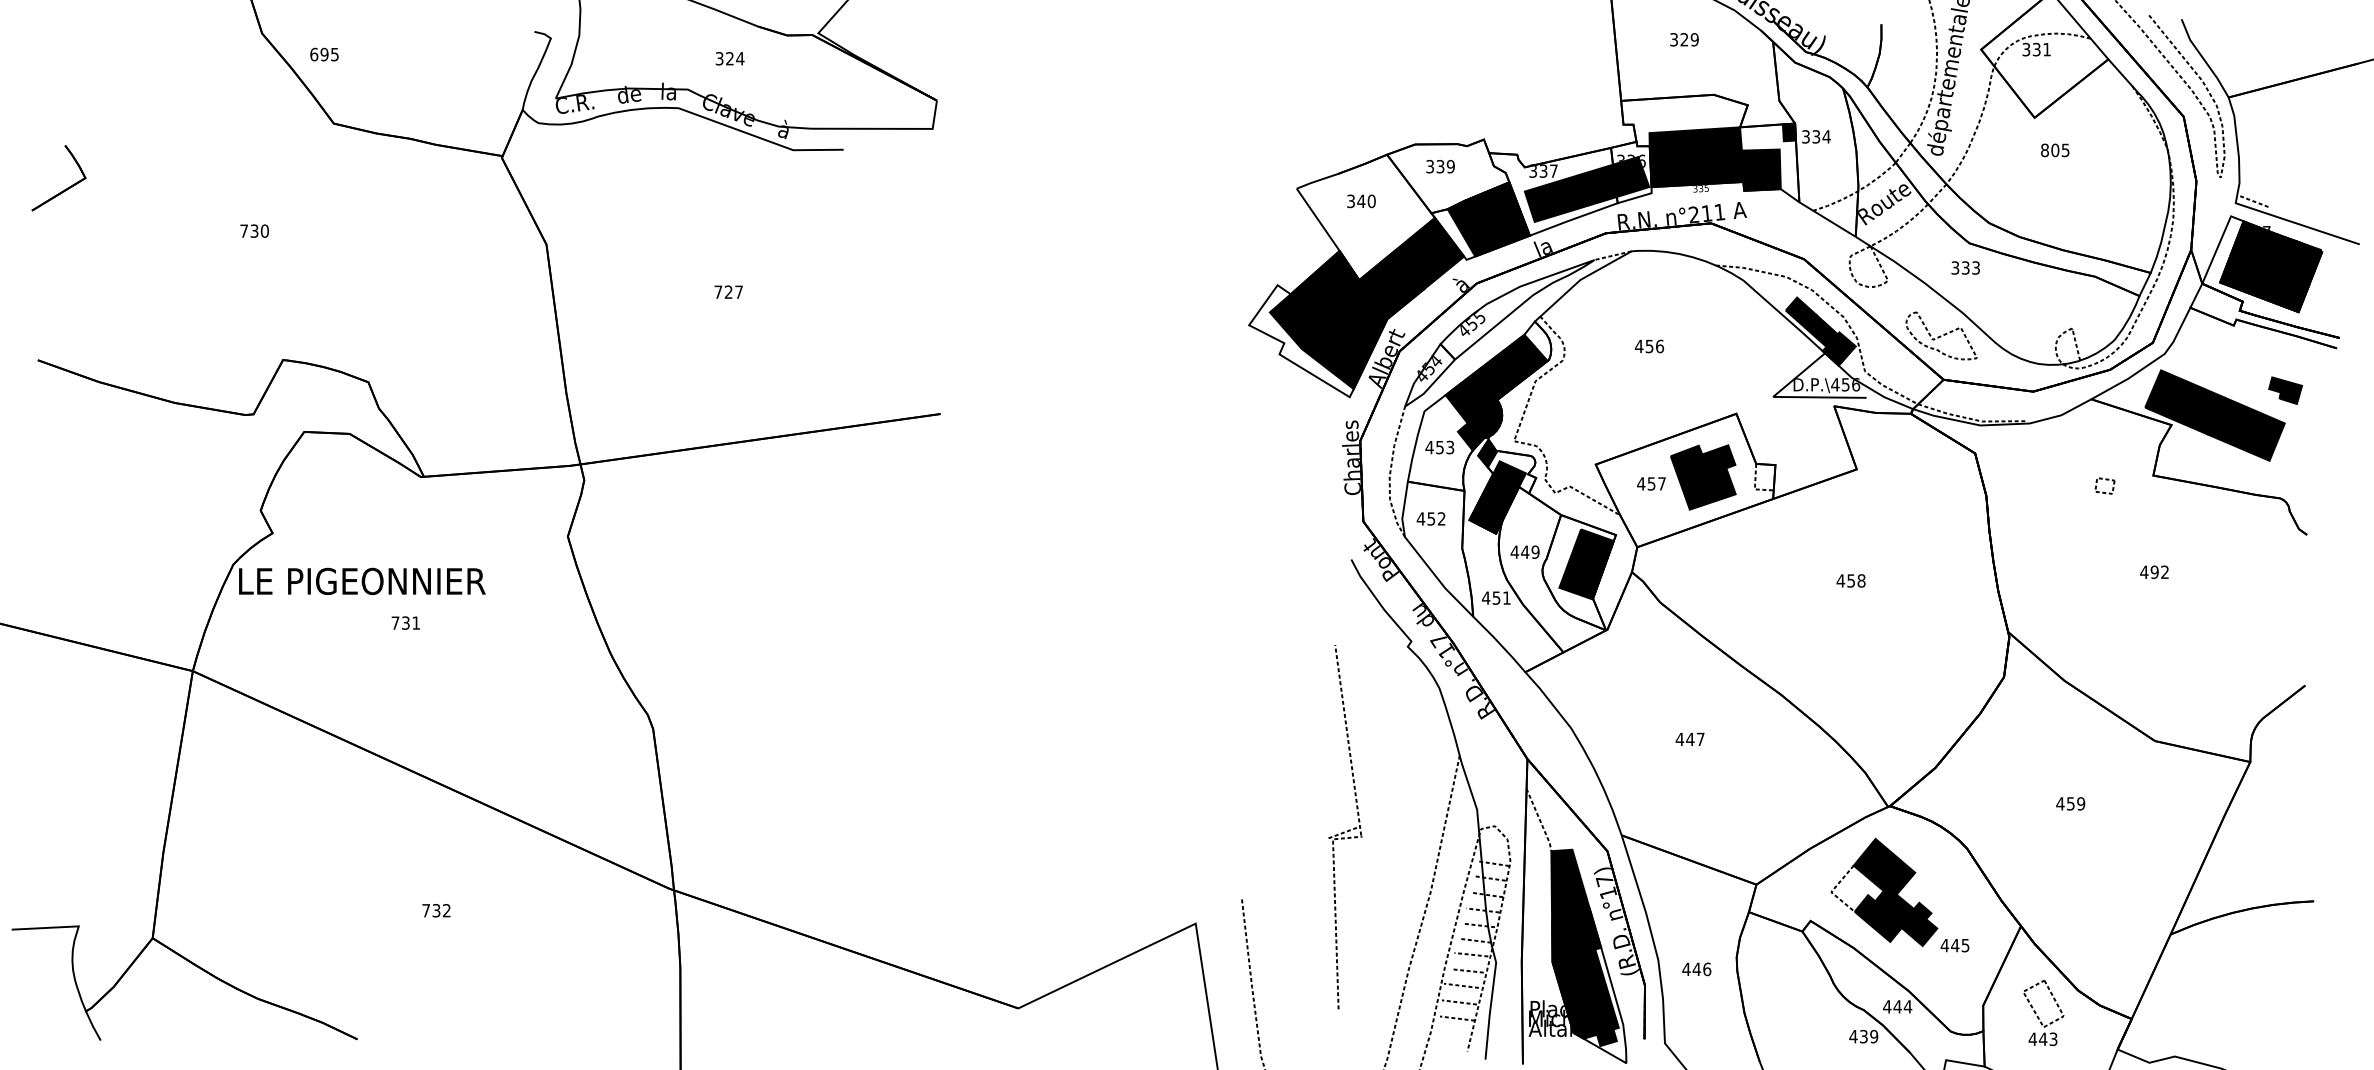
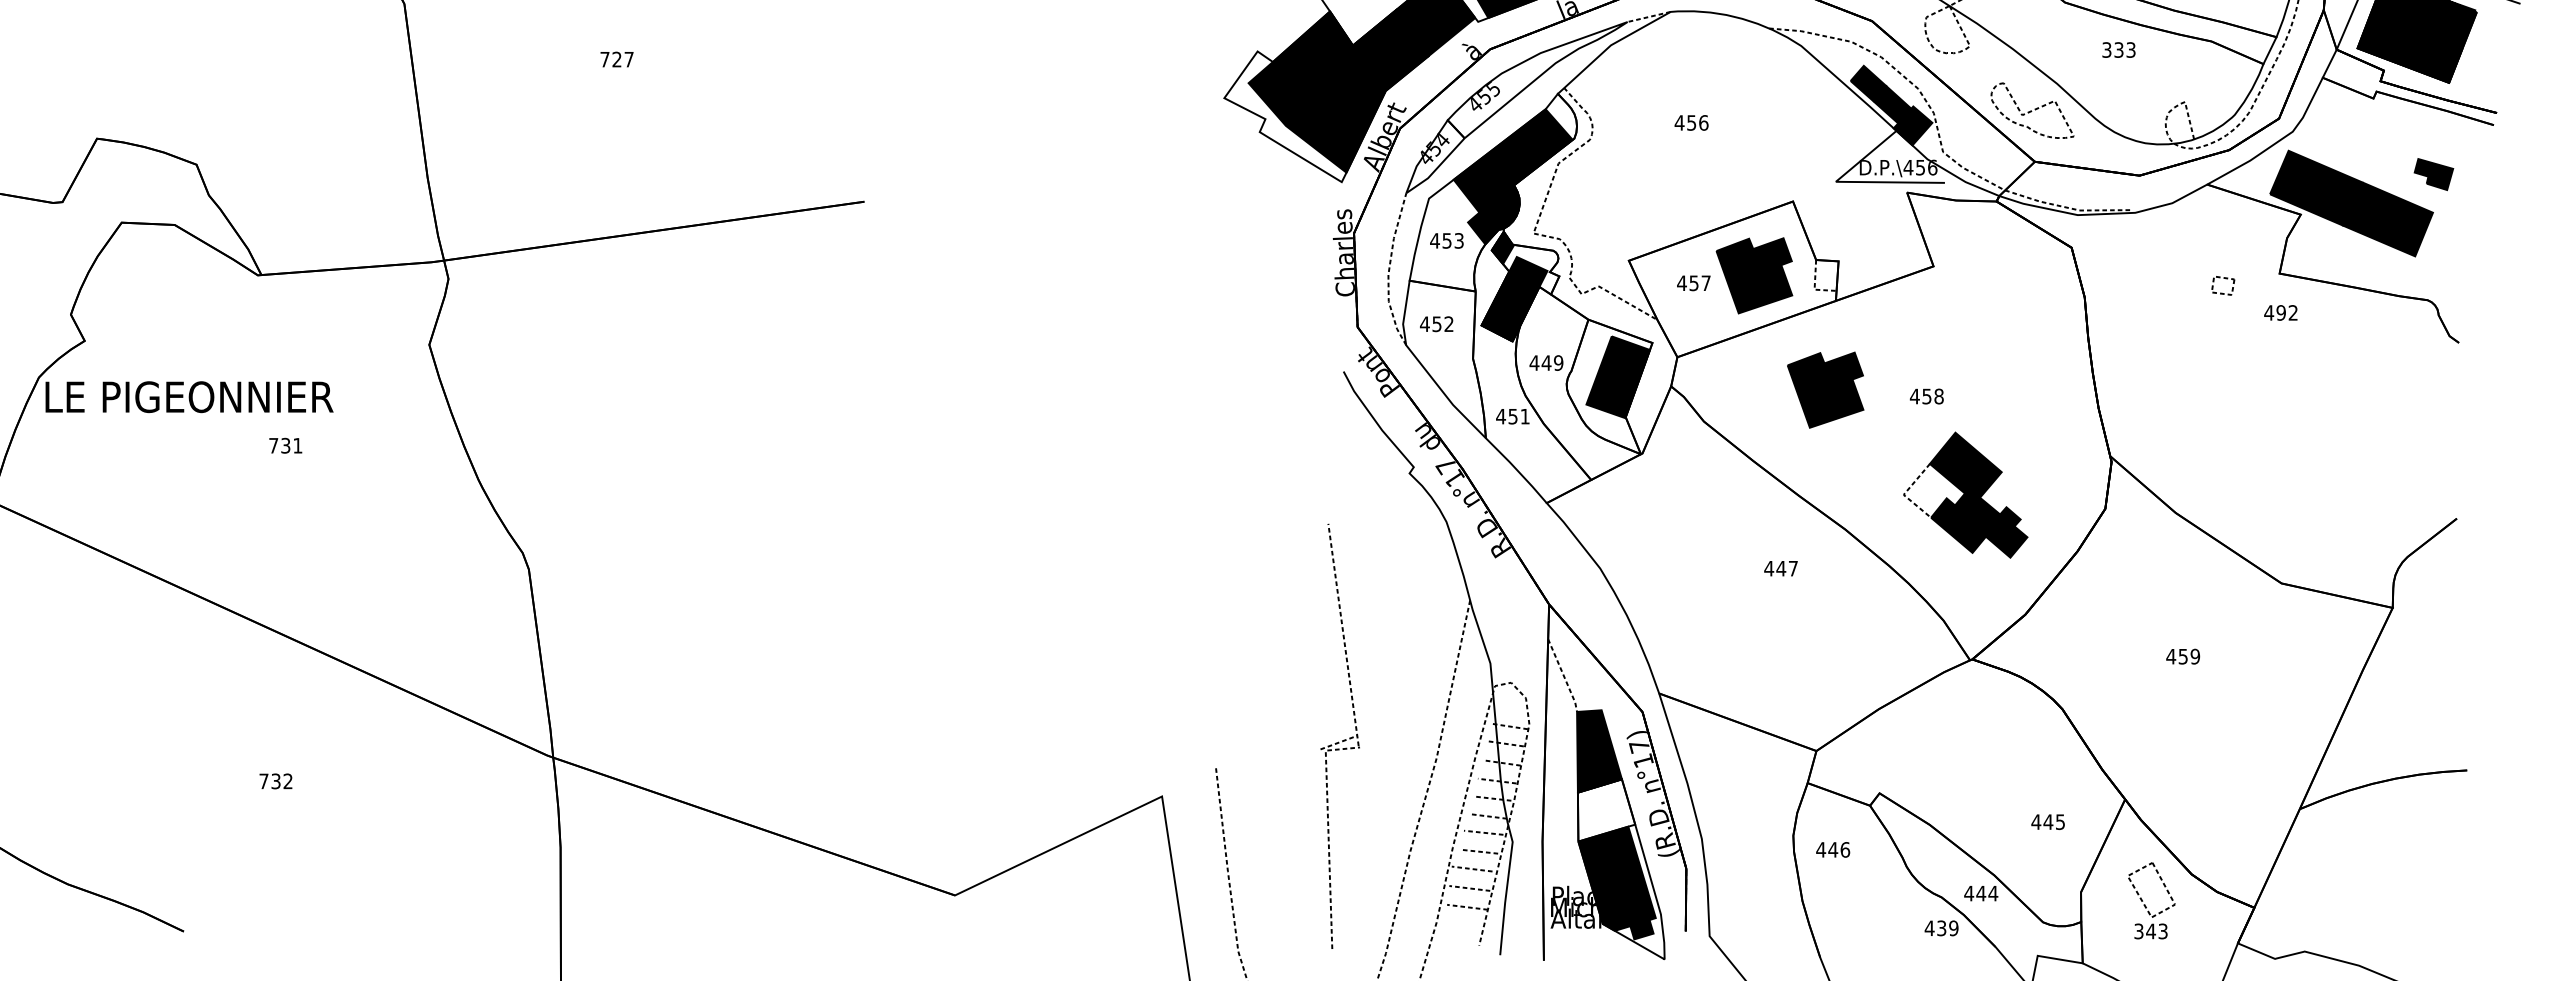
text: (1965, 267) -> (2118, 49), moved
text: (2154, 572) -> (2280, 313), moved
part: (1764, 575) -> (1825, 390), added
text: (405, 622) -> (285, 445), moved
text: (1689, 738) -> (1780, 567), moved
part: (1345, 827) -> (1340, 736), moved
part: (1884, 892) -> (1965, 495), moved
fill: (1576, 935) -> (1606, 810), removed
text: (1696, 969) -> (1832, 850), moved
text: (2032, 1039) -> (2138, 931), 443 -> 343

